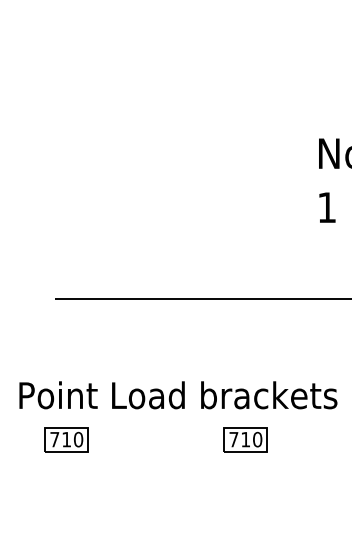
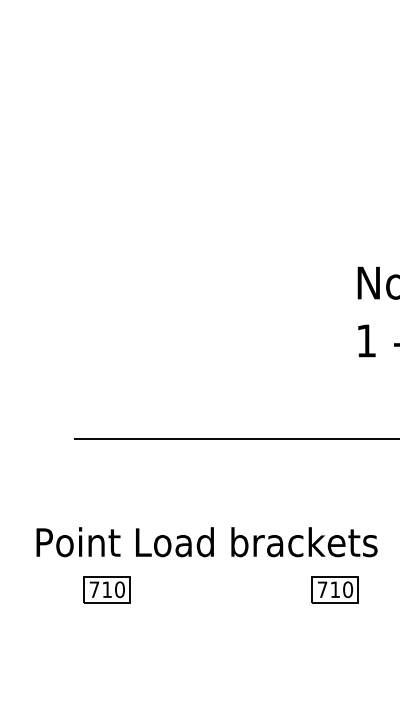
part: (65, 439) -> (106, 589), moved
part: (245, 439) -> (334, 589), moved

